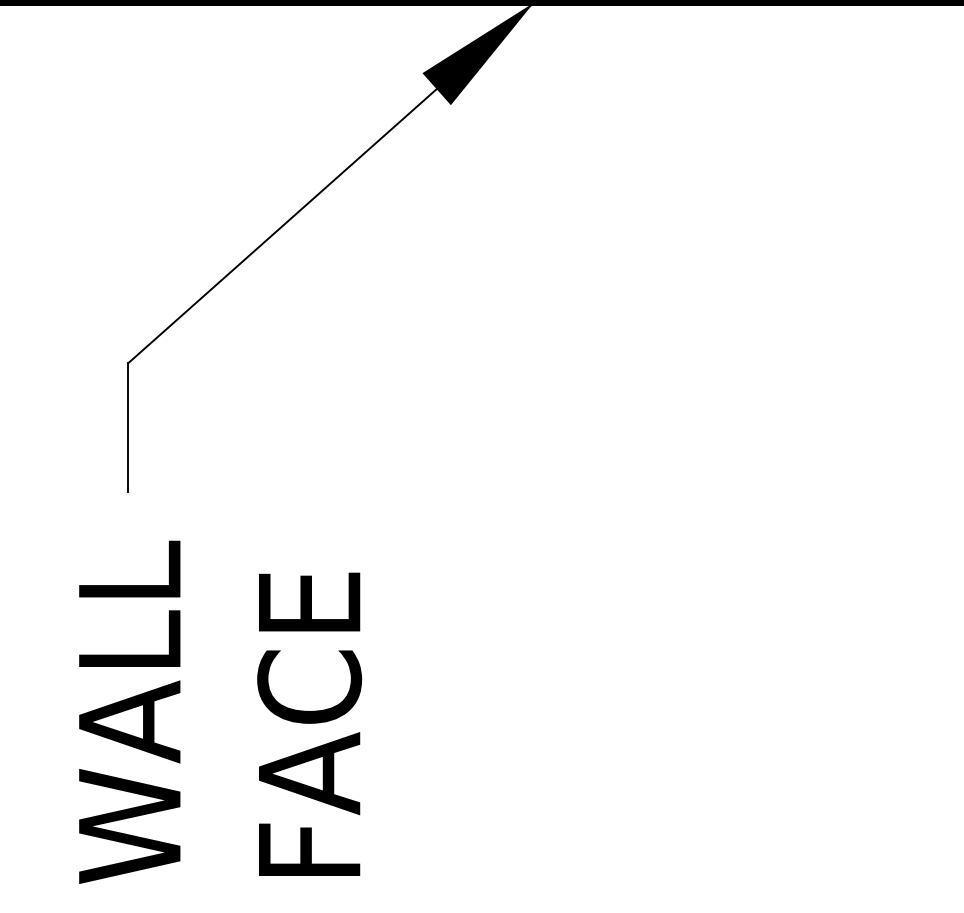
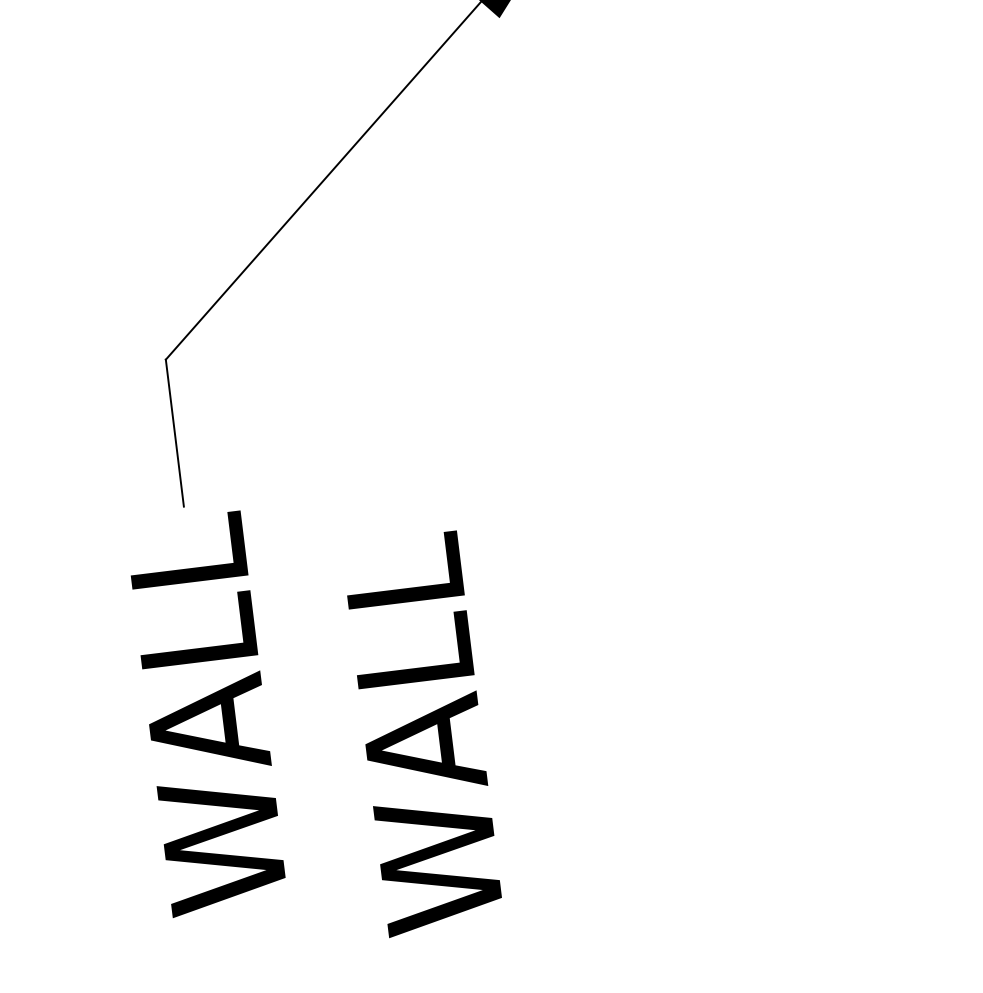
text: (129, 711) -> (206, 713), moved
text: (309, 711) -> (422, 733), FACE -> WALL

